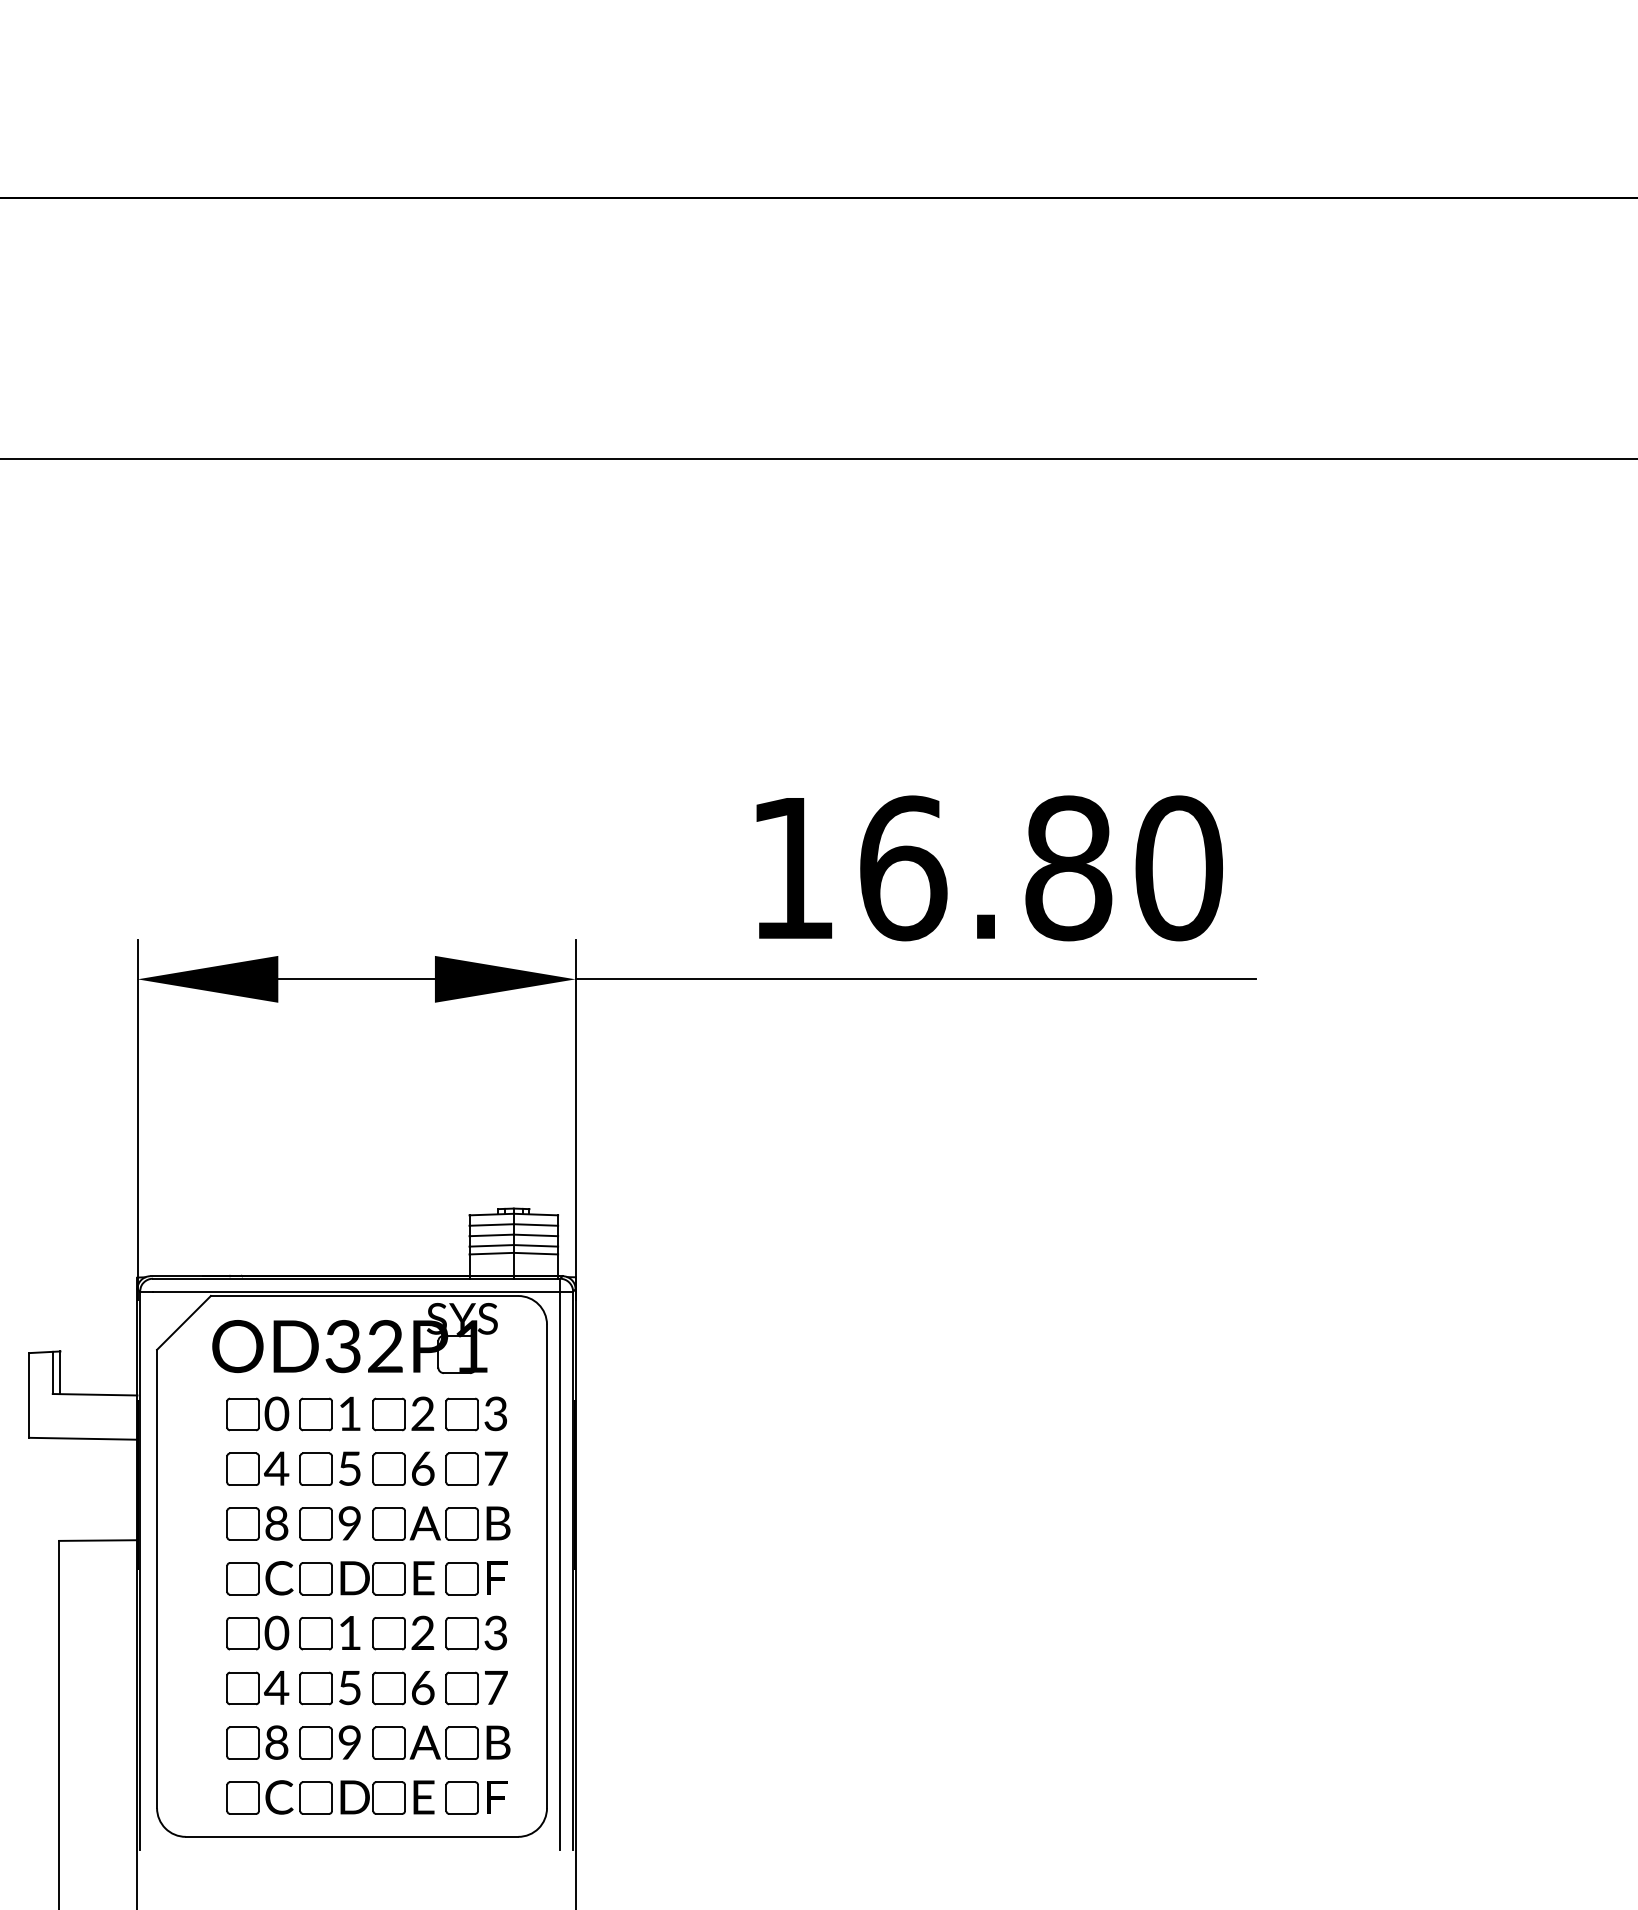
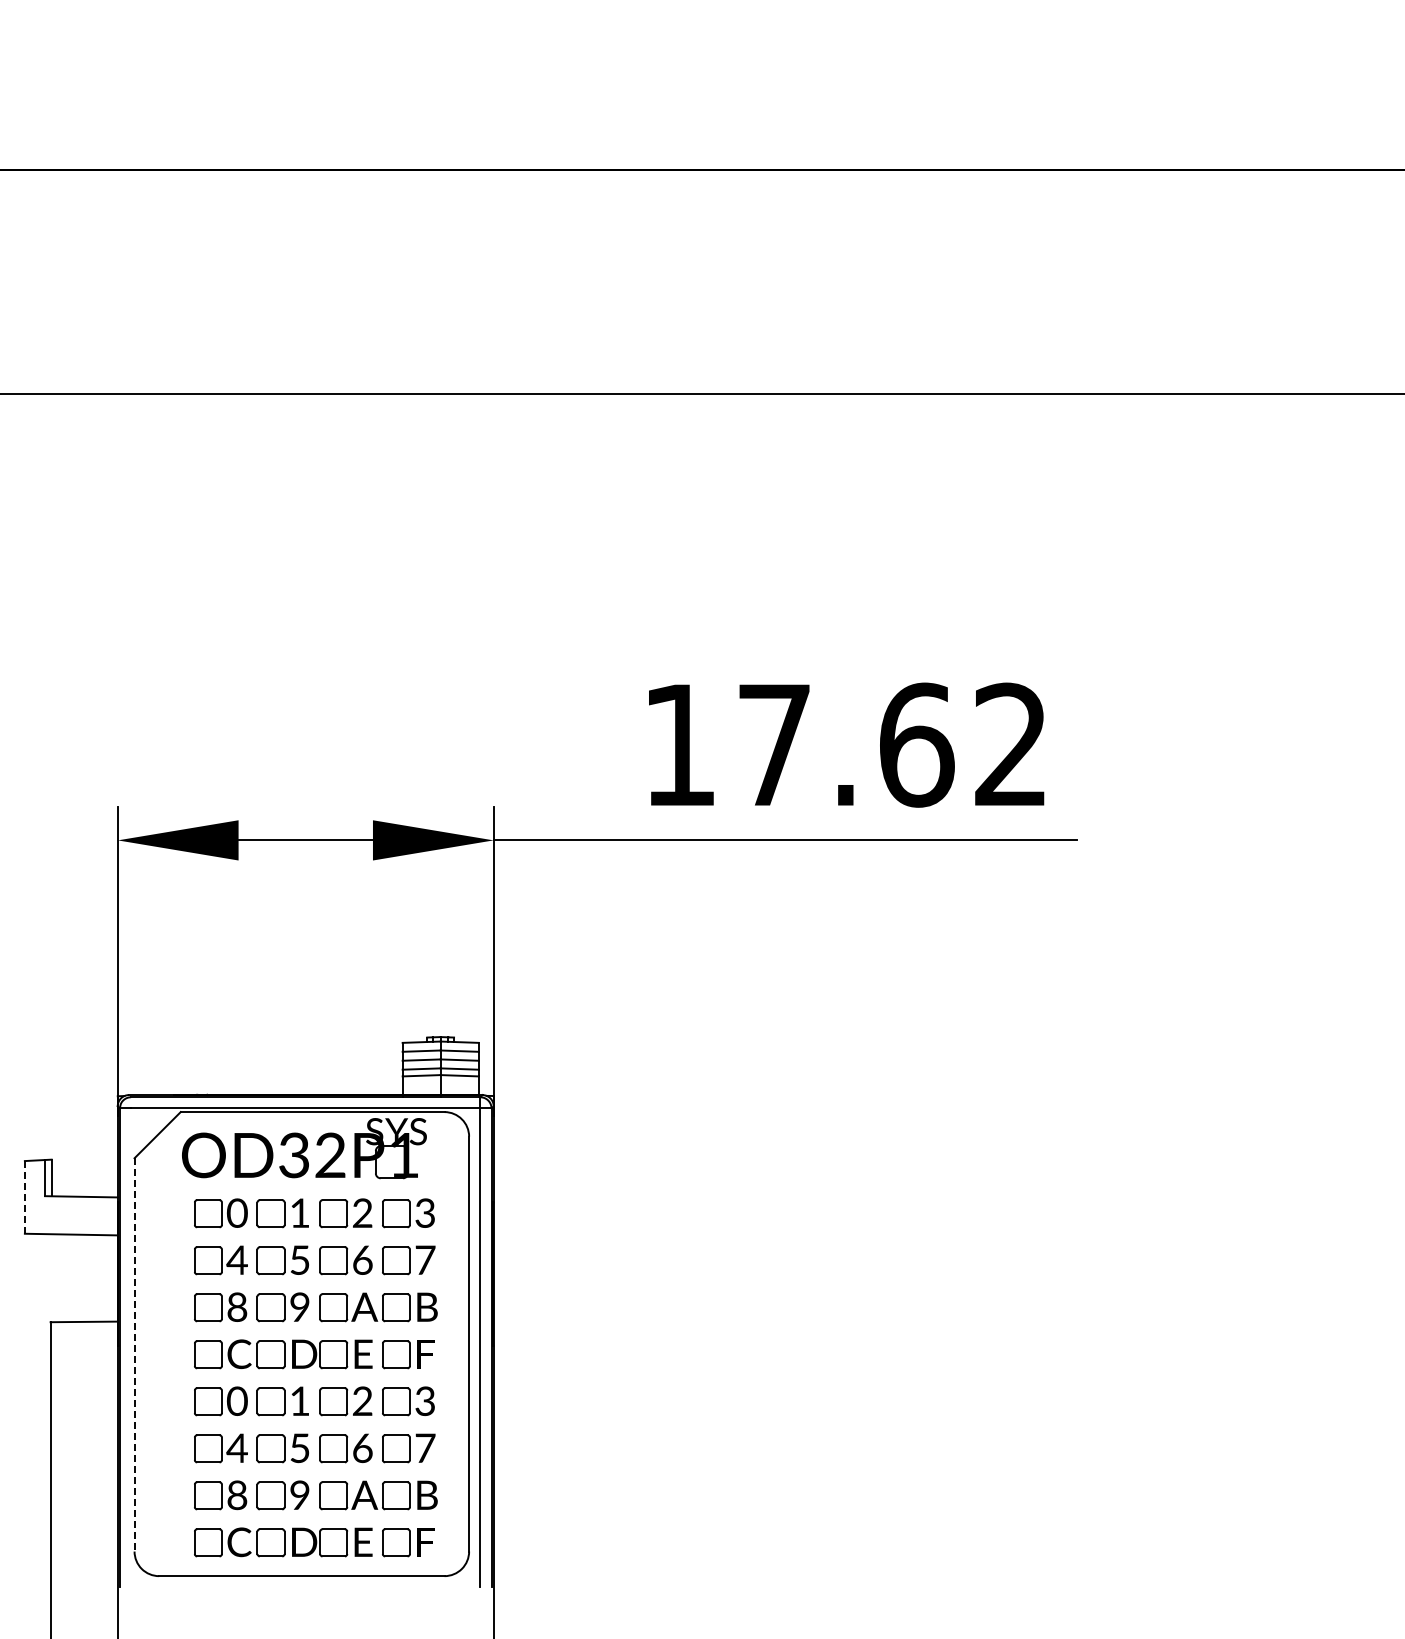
text: (1041, 867) -> (893, 744), 16.80 -> 17.62
line: (28, 1395) -> (24, 1197), solid -> dashed
line: (156, 1578) -> (134, 1354), solid -> dashed

